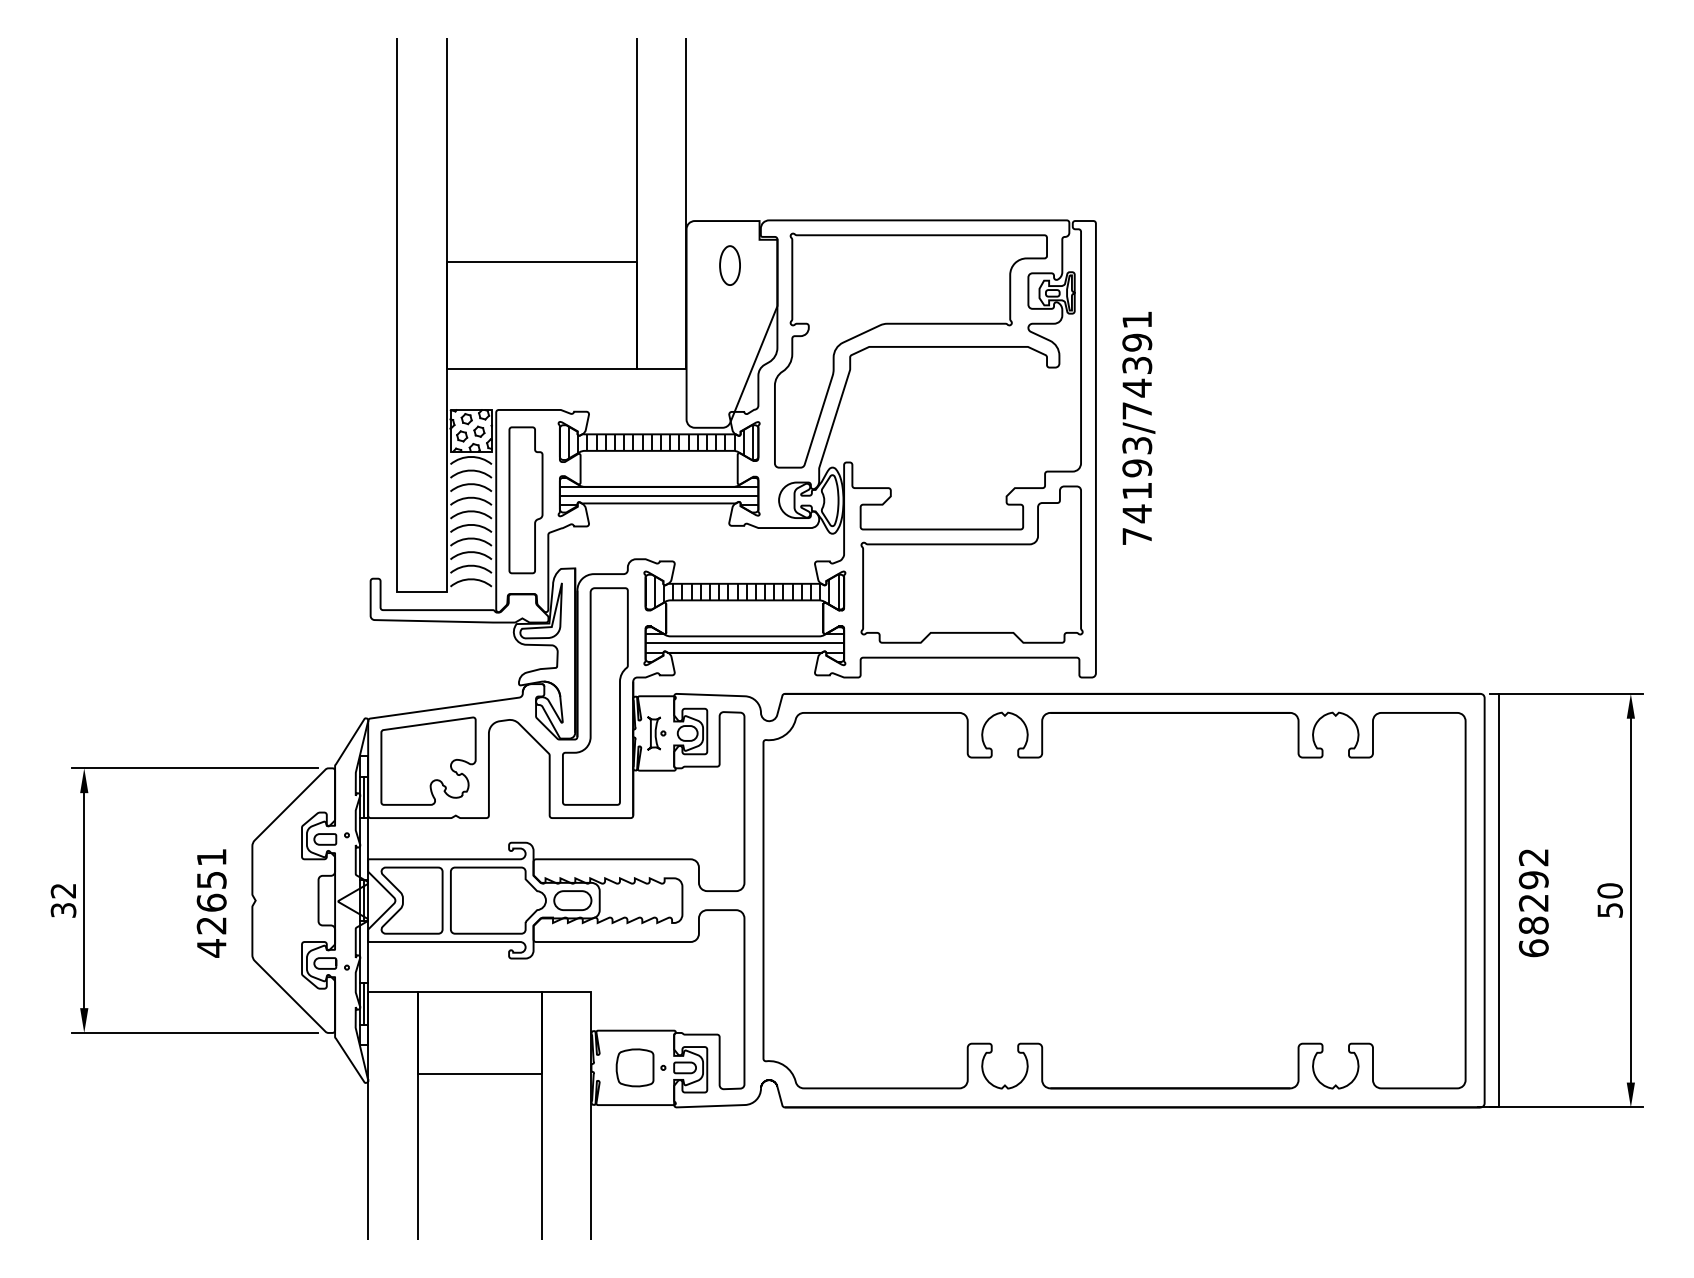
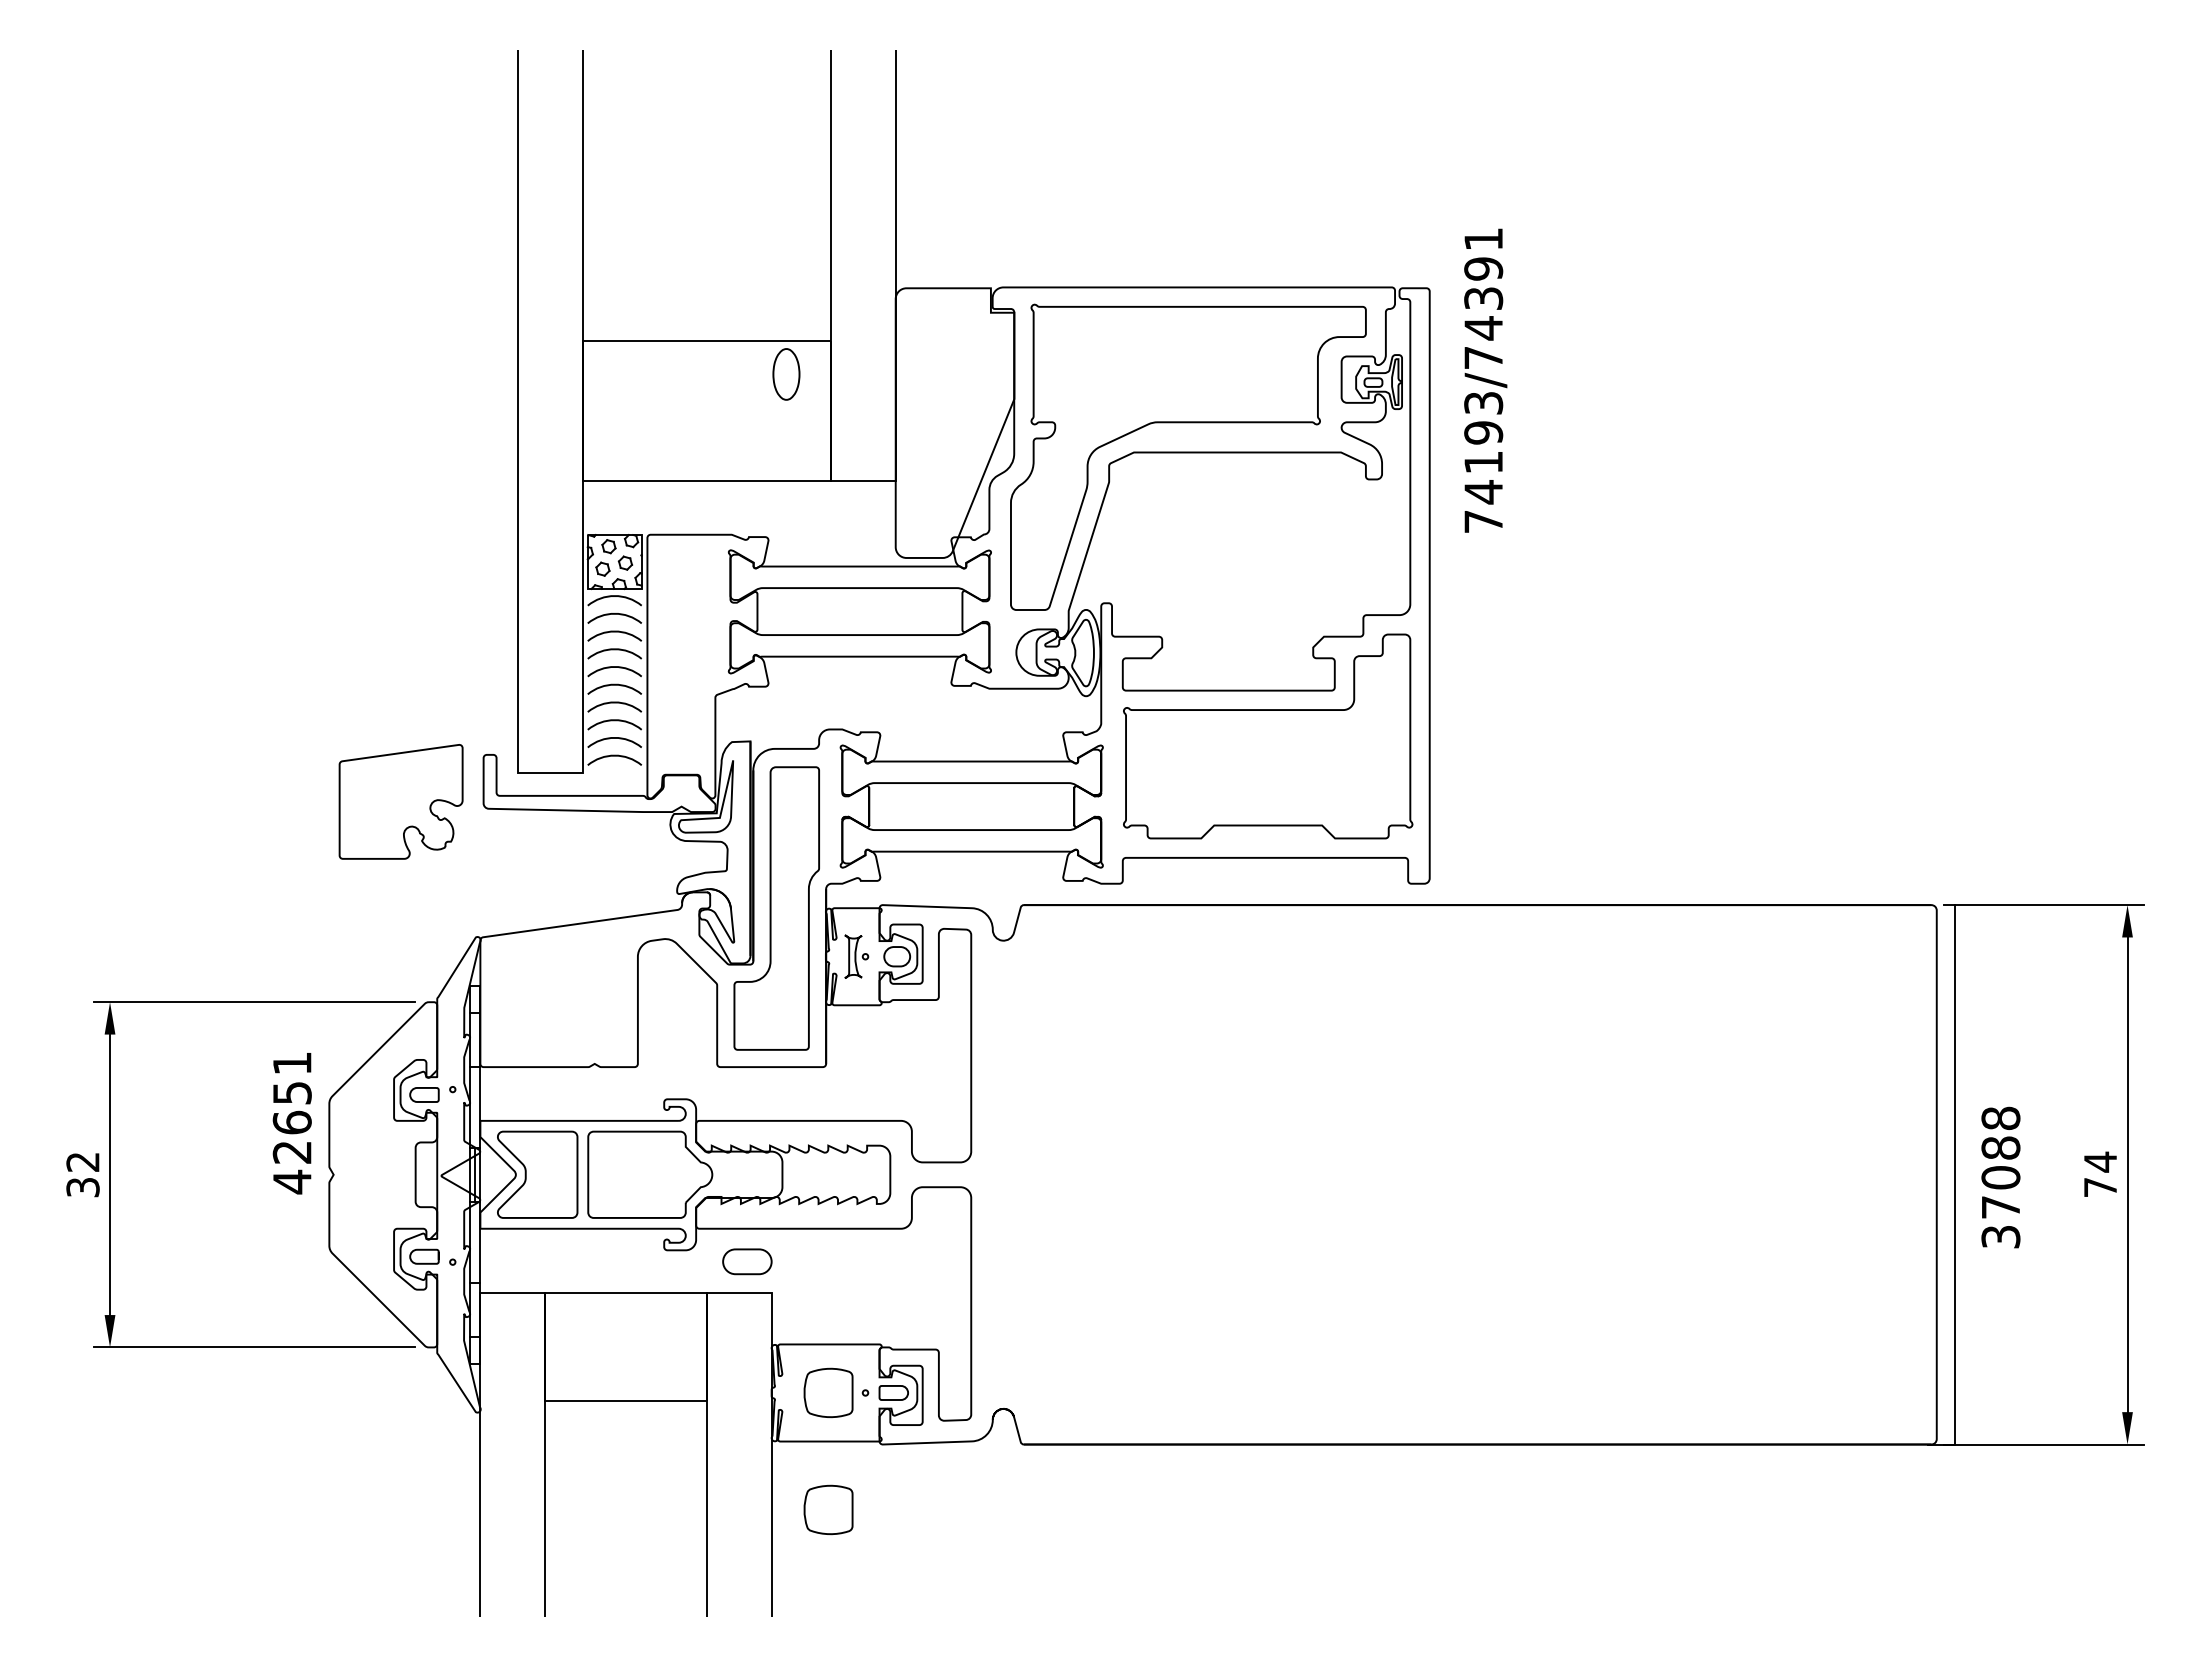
part: (730, 265) -> (786, 374), moved
text: (1138, 428) -> (1485, 380), moved
hatch: (656, 441) -> (856, 576), removed
hatch: (658, 491) -> (859, 641), removed
part: (525, 500) -> (685, 652), removed
hatch: (742, 591) -> (968, 771), removed
hatch: (744, 648) -> (971, 845), removed
part: (428, 760) -> (400, 801), moved
line: (363, 796) -> (474, 1039), removed
part: (572, 900) -> (747, 1261), moved
part: (1114, 900) -> (1453, 1174), removed
text: (1610, 900) -> (2100, 1174), 50 -> 74
text: (1533, 902) -> (2000, 1177), 68292 -> 37088
text: (211, 903) -> (291, 1123), moved
line: (363, 1003) -> (474, 1309), removed
part: (635, 1157) -> (828, 1509), added

